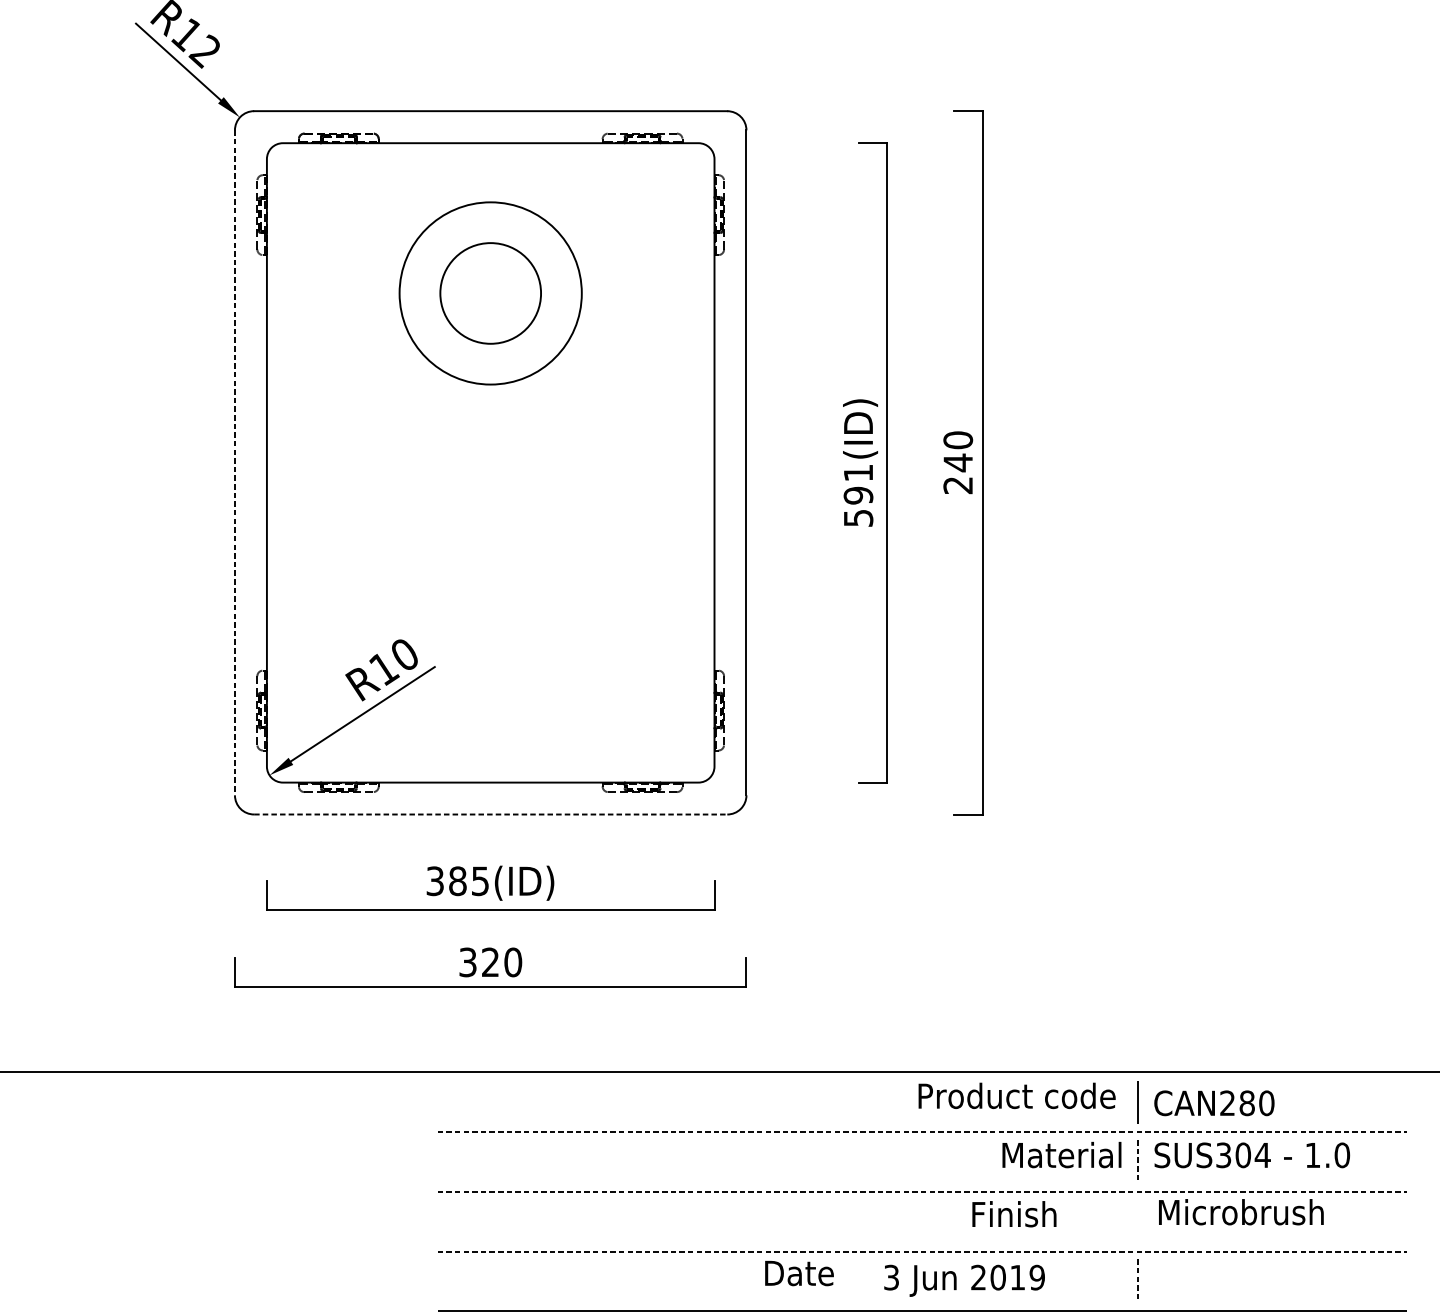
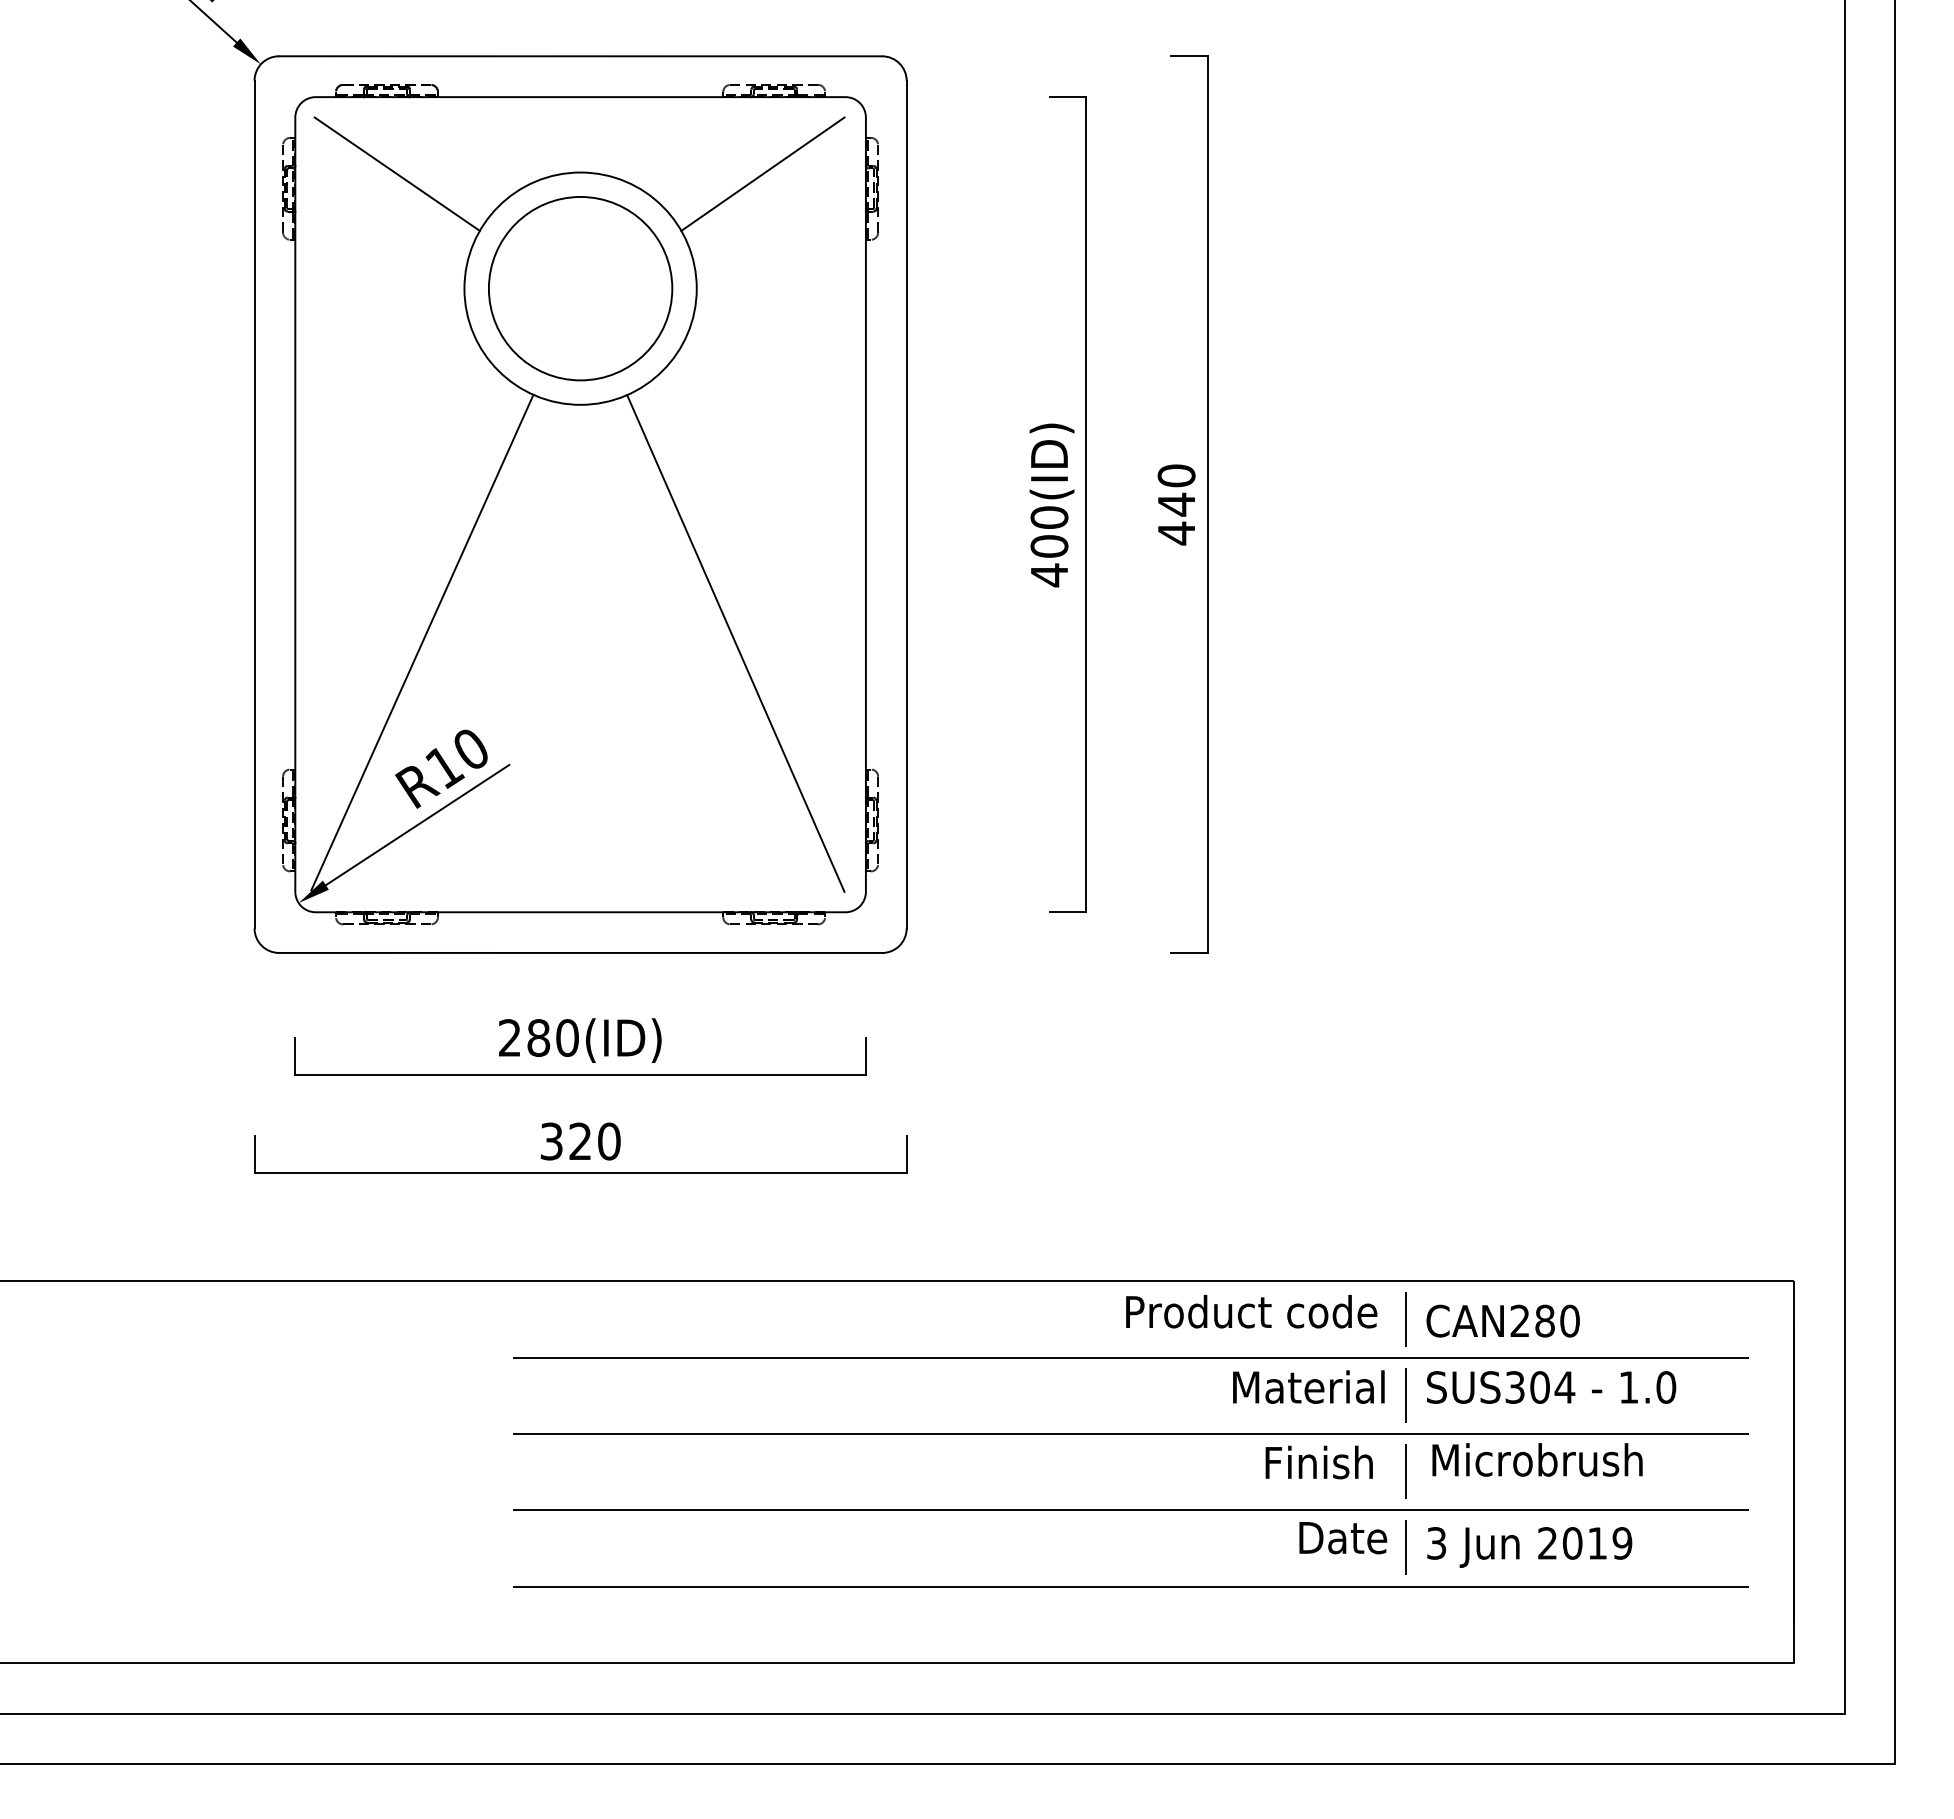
line: (346, 203) -> (396, 173), added
line: (633, 203) -> (762, 173), added
circle: (490, 293) -> (580, 288), size x1.43
line: (234, 462) -> (254, 504), dashed -> solid
text: (957, 485) -> (1175, 533), 240 -> 440
text: (858, 495) -> (1049, 546), 591(ID) -> 400(ID)
line: (366, 570) -> (422, 642), added
line: (612, 571) -> (735, 643), added
line: (490, 814) -> (580, 952), dashed -> solid
text: (457, 880) -> (538, 1037), 385(ID) -> 280(ID)
line: (922, 1131) -> (1130, 1357), dashed -> solid
line: (1138, 1162) -> (1406, 1396), dashed -> solid
line: (922, 1192) -> (1130, 1434), dashed -> solid
text: (1013, 1214) -> (1318, 1462), moved
line: (1137, 1221) -> (1405, 1471), added
line: (922, 1251) -> (1130, 1510), dashed -> solid
text: (799, 1273) -> (1343, 1538), moved
text: (964, 1280) -> (1529, 1547), moved
line: (1138, 1280) -> (1406, 1547), dashed -> solid

